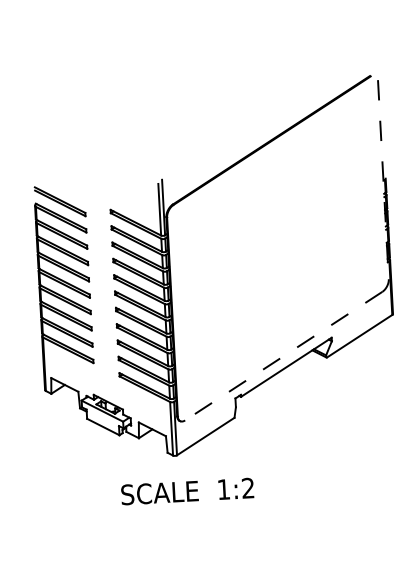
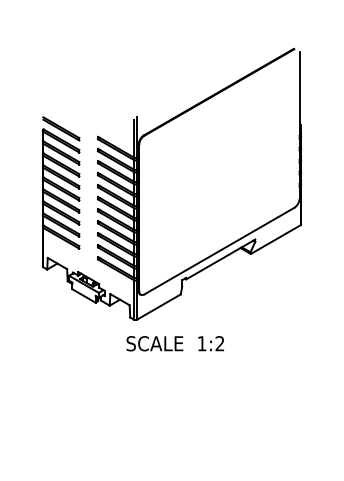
line: (383, 180) -> (299, 126), dashed -> solid
line: (283, 356) -> (219, 251), dashed -> solid
text: (186, 491) -> (174, 343), moved

